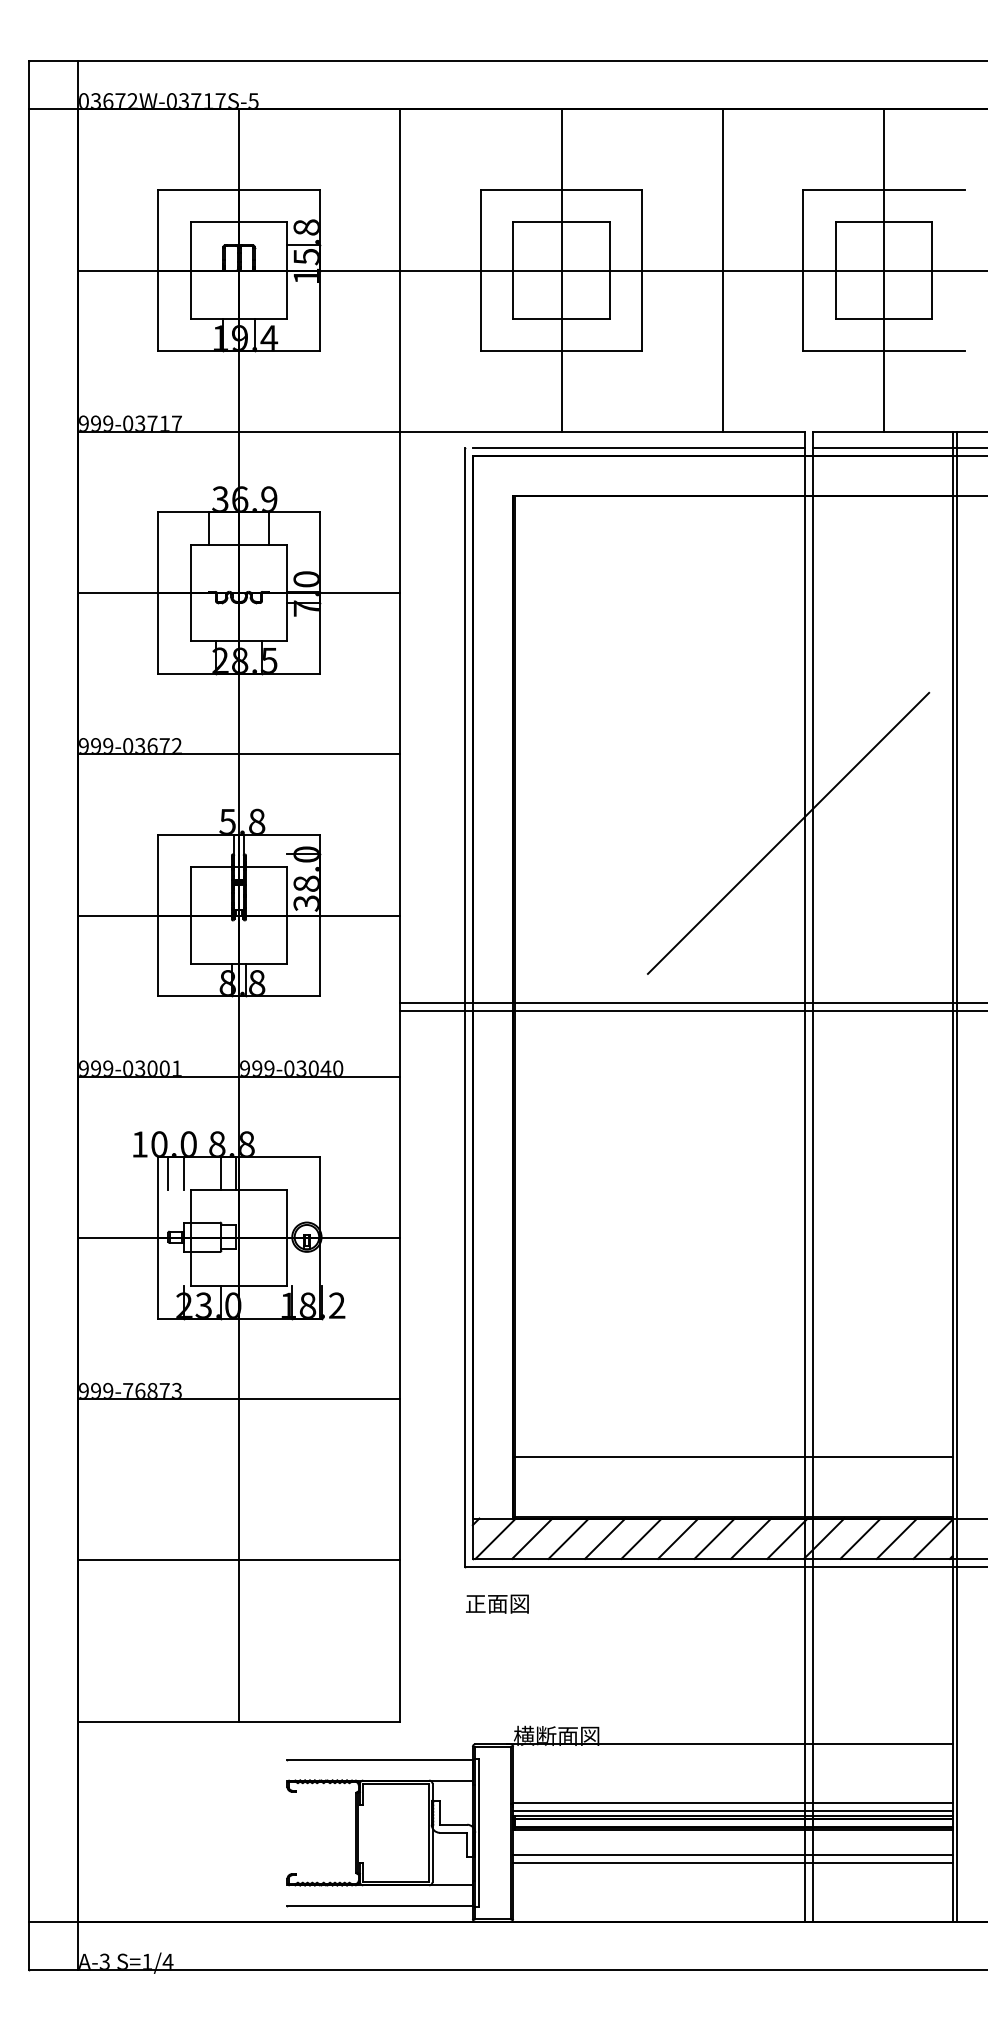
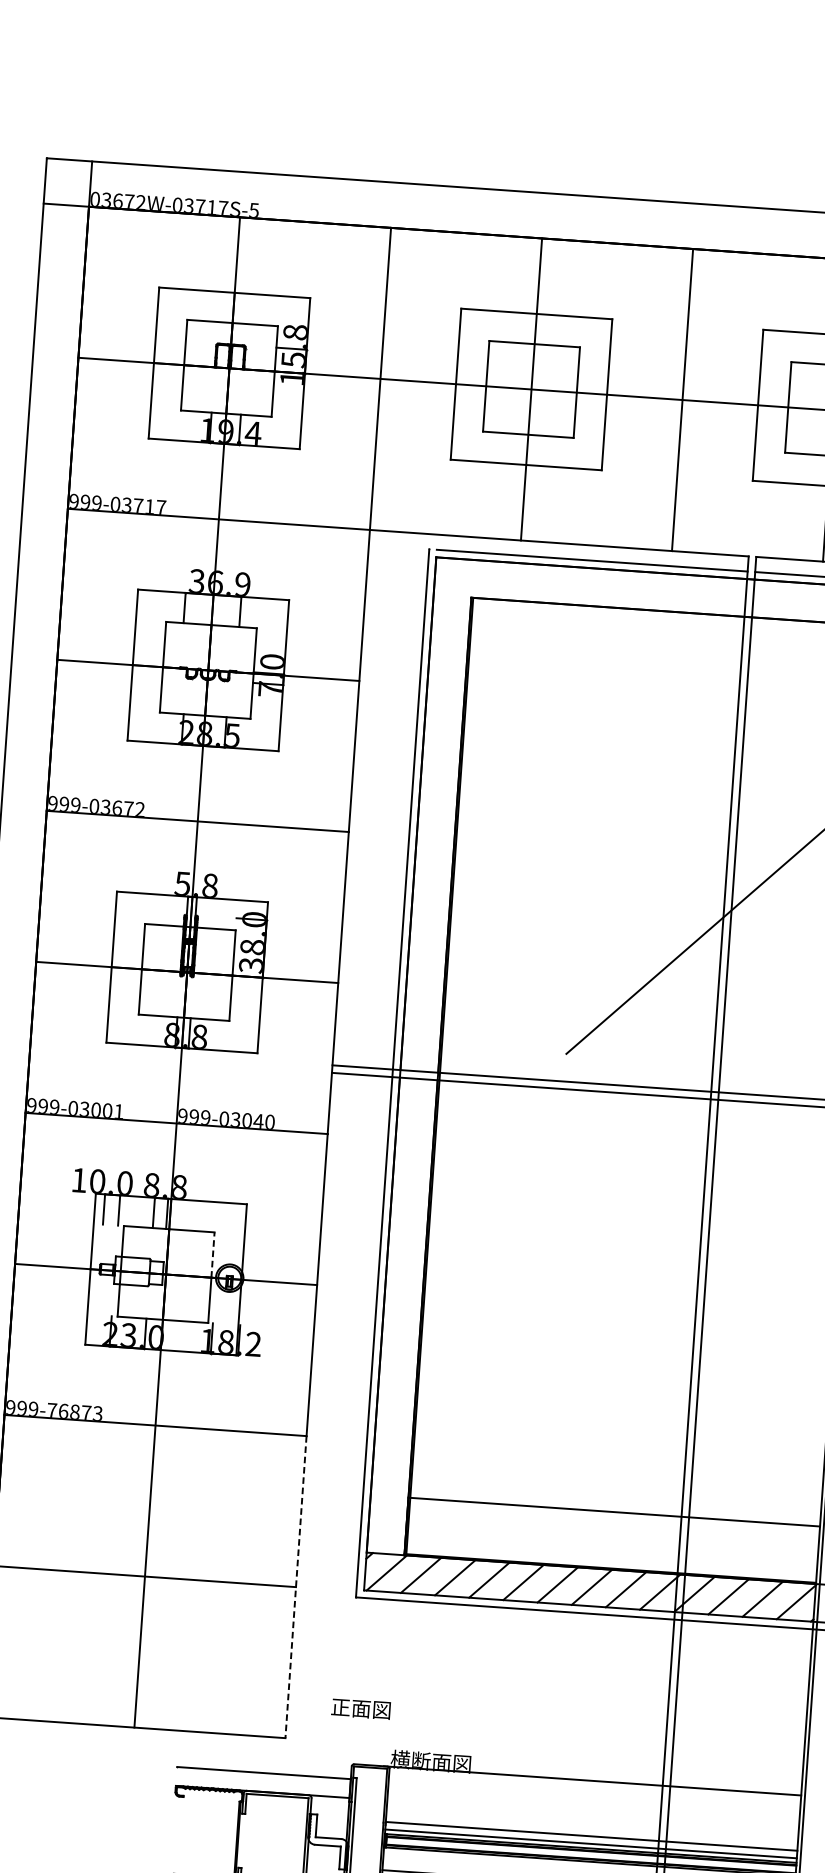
line: (287, 1213) -> (213, 1254), solid -> dashed
line: (400, 1560) -> (296, 1587), solid -> dashed
text: (497, 1603) -> (361, 1708), moved

